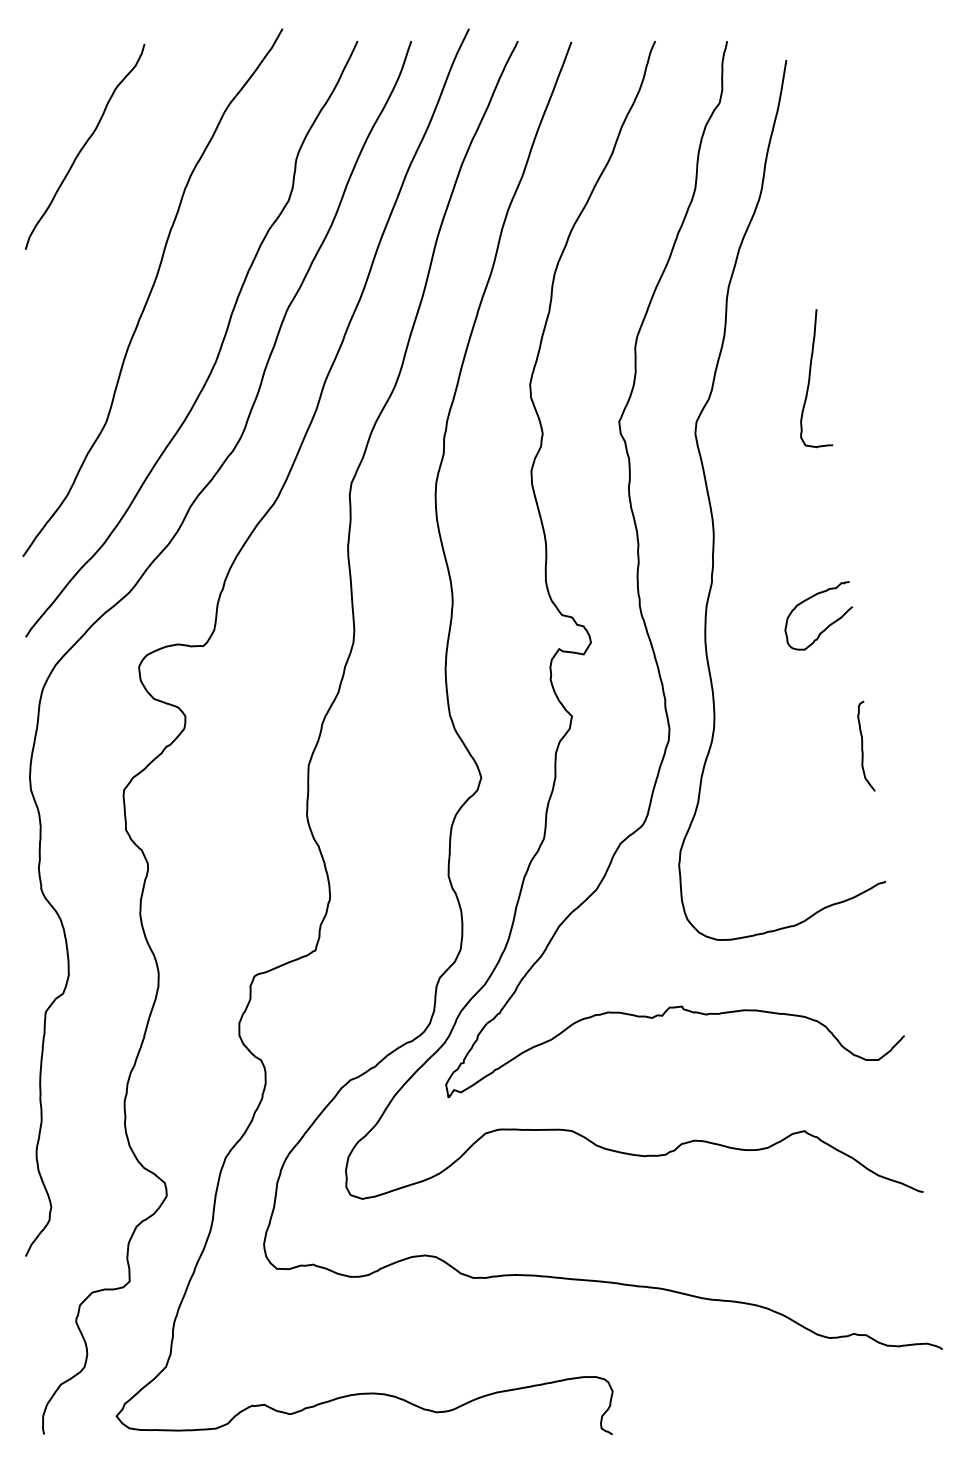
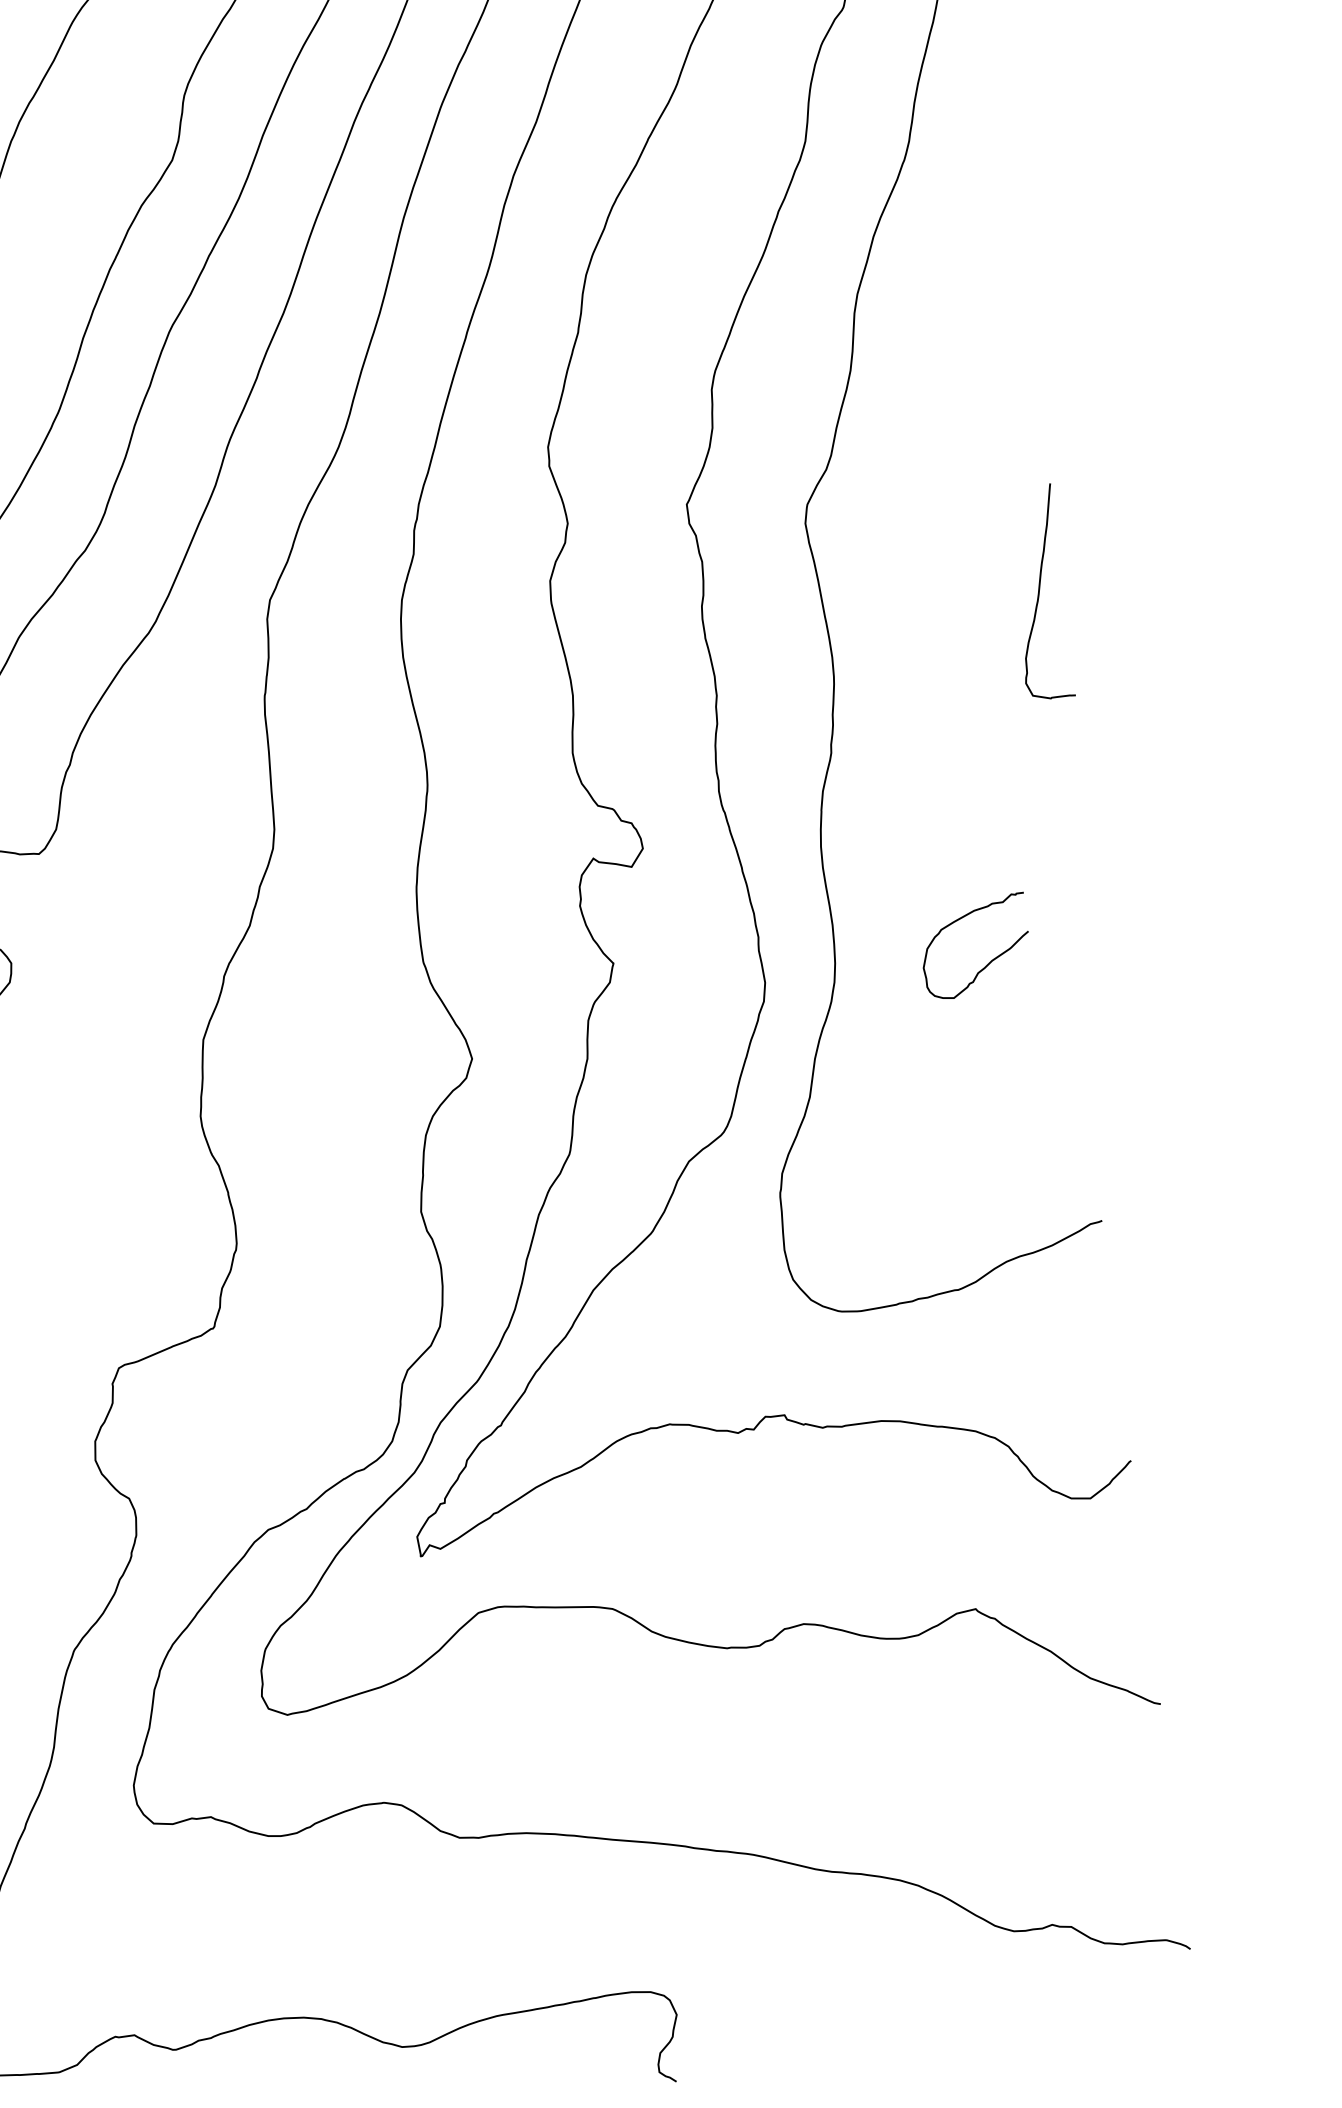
curve: (810, 378) -> (1040, 591), moved
curve: (828, 625) -> (990, 960), moved
curve: (863, 745) -> (1067, 1008), removed

